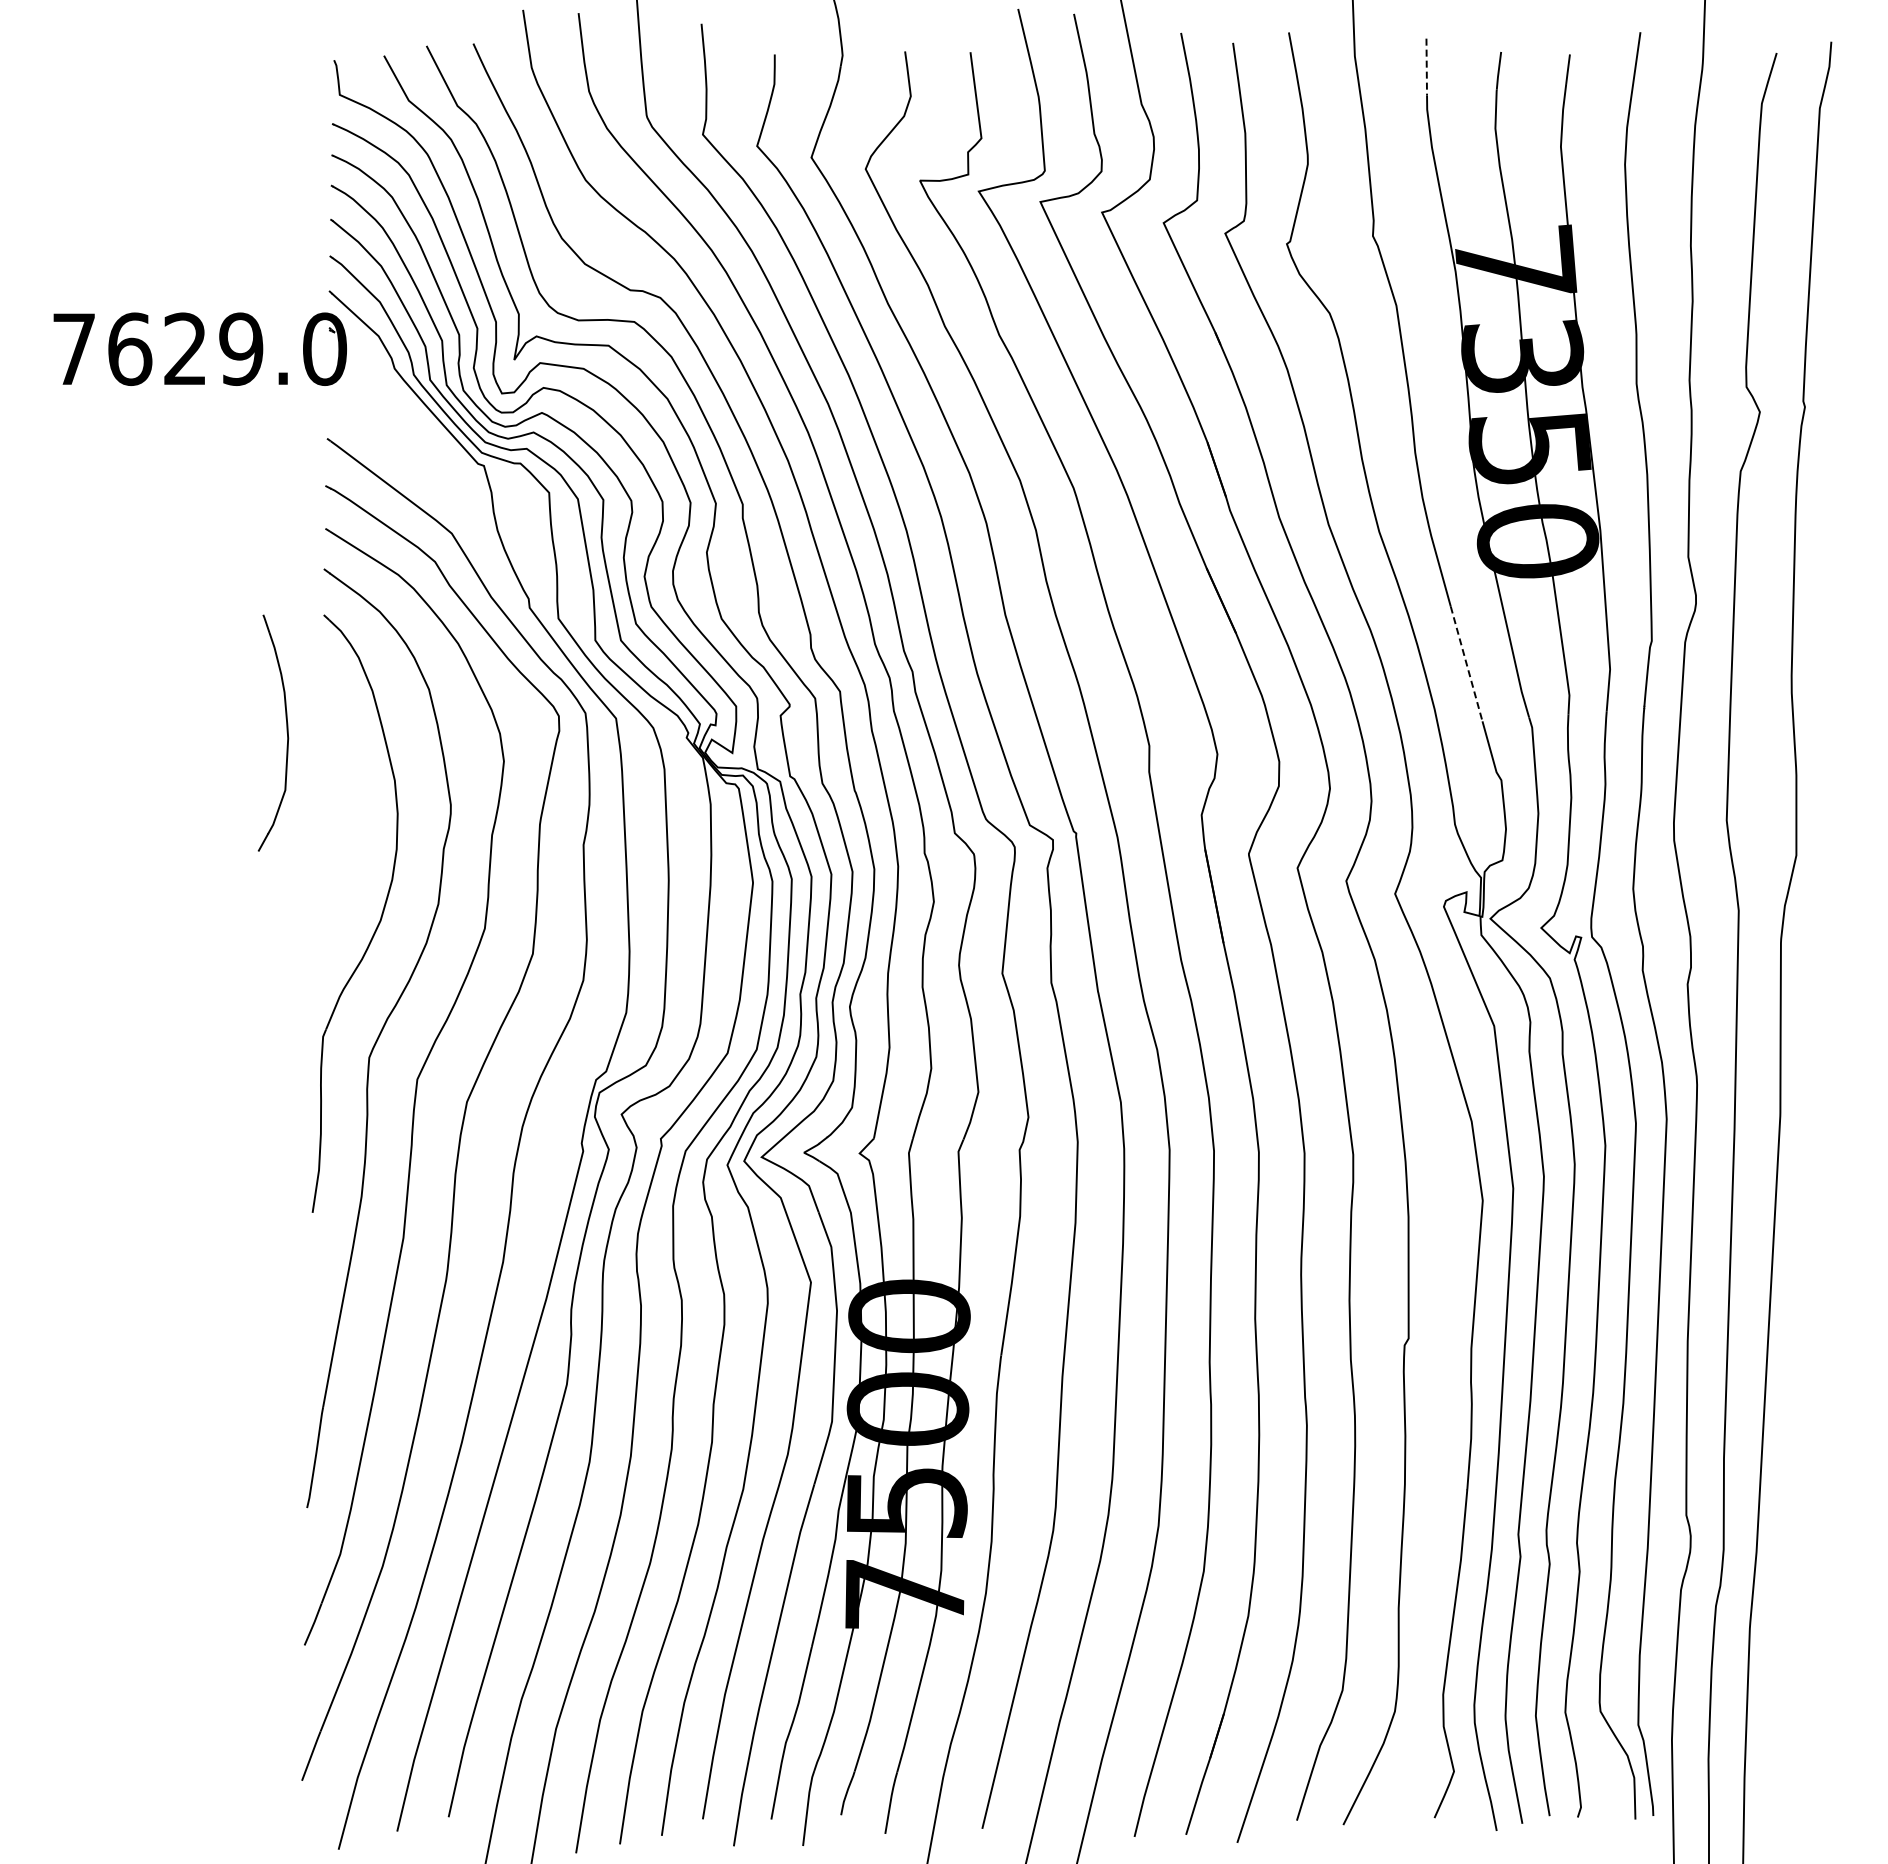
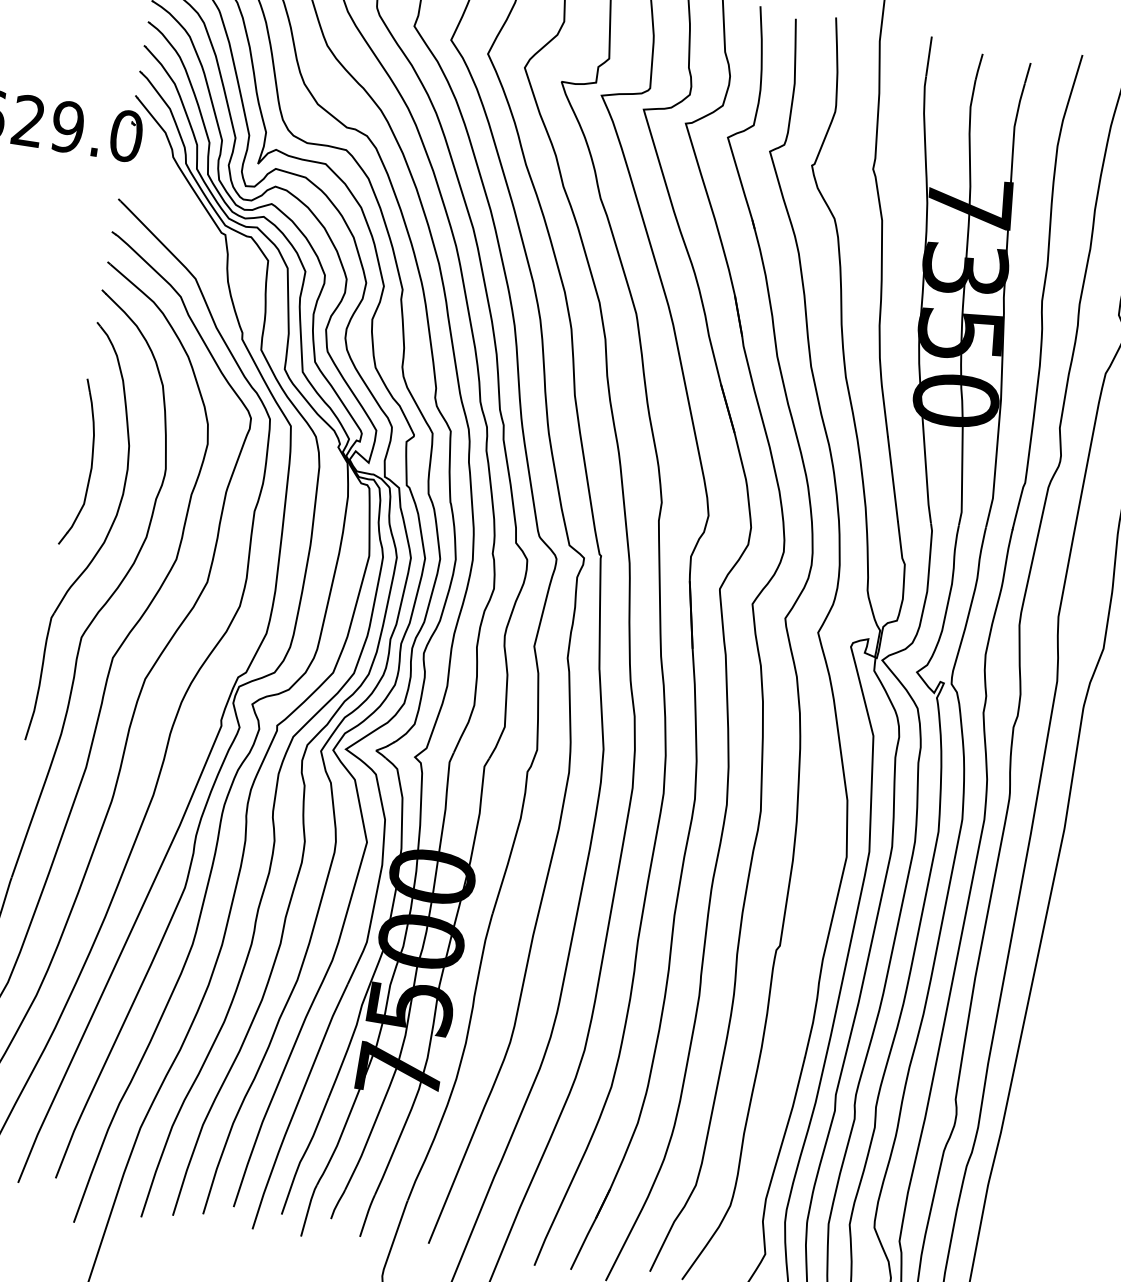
line: (1426, 67) -> (928, 56), dashed -> solid
line: (1466, 664) -> (892, 479), dashed -> solid
part: (286, 732) -> (91, 463), moved

